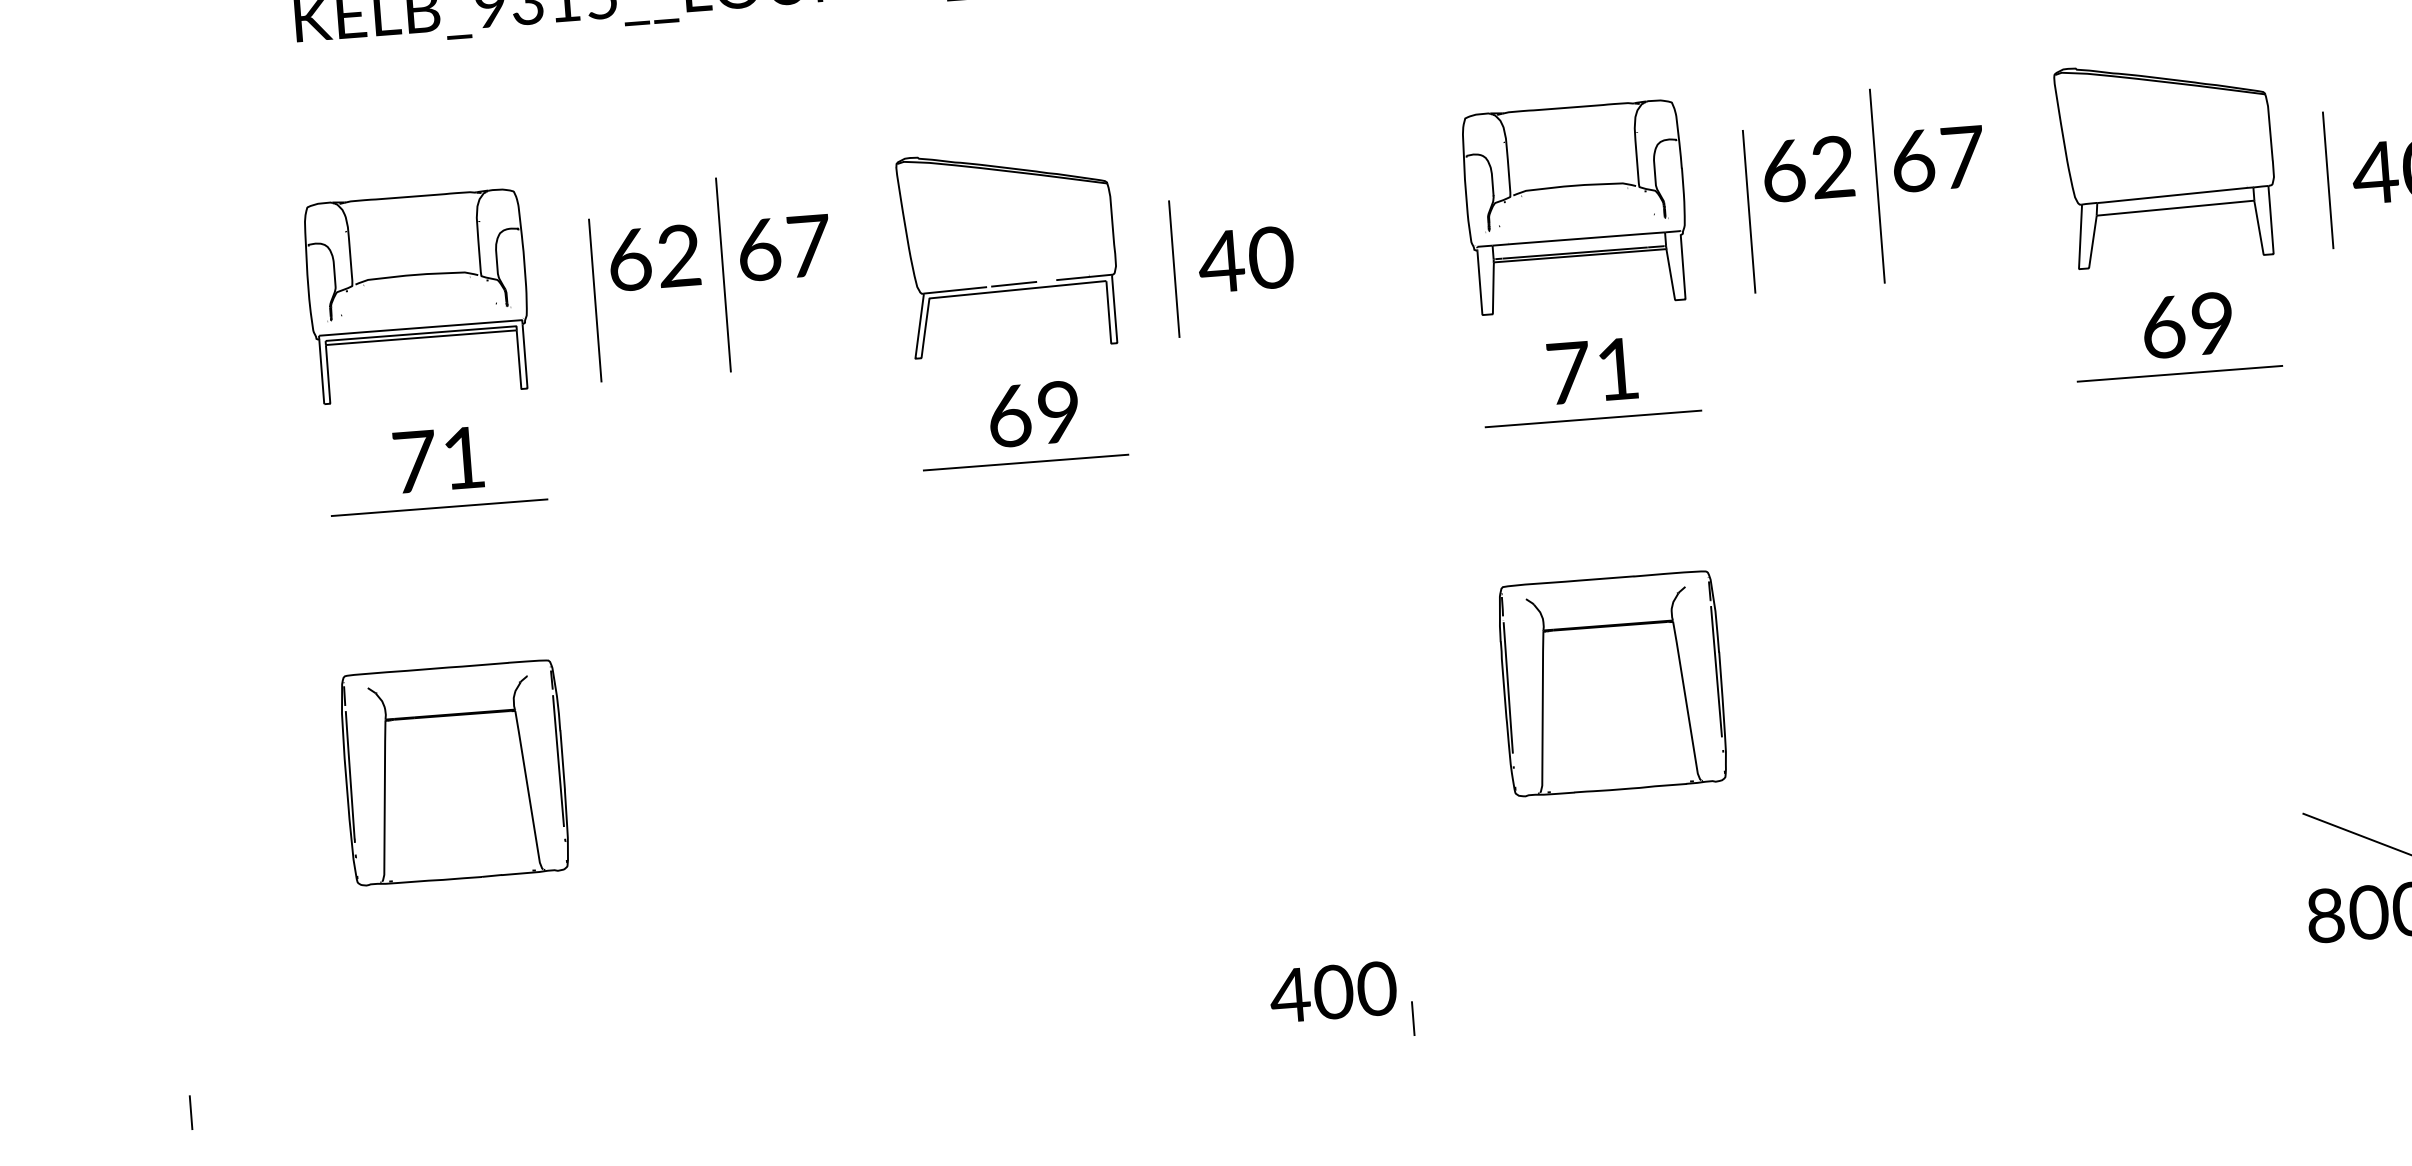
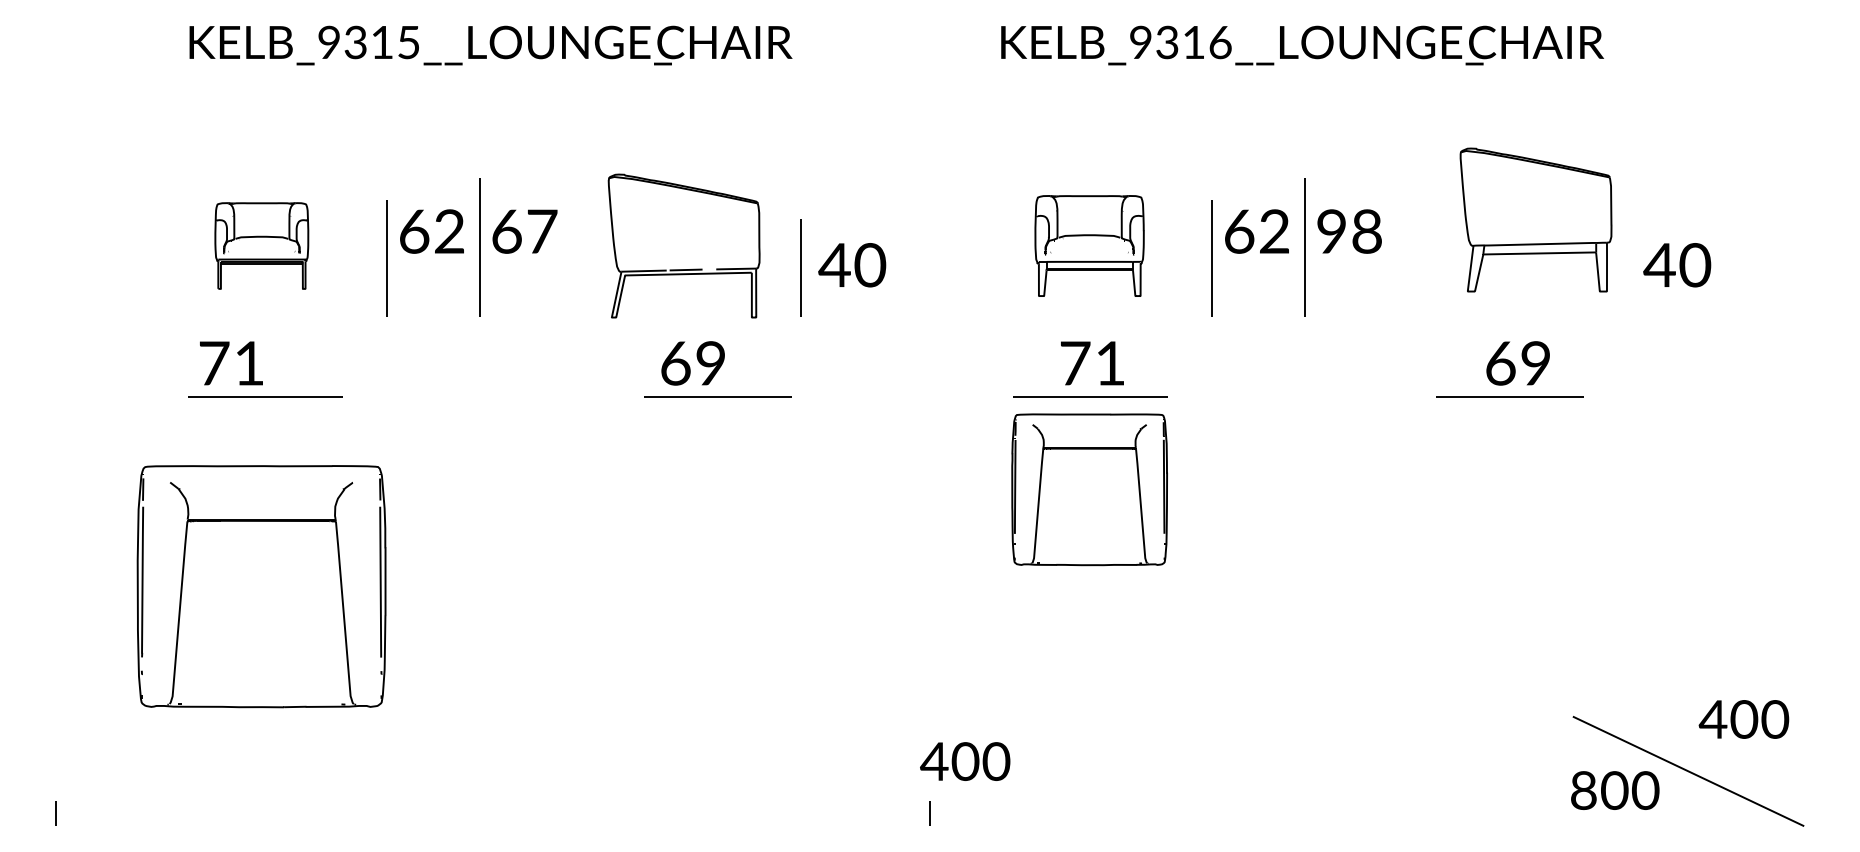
text: (1937, 159) -> (1349, 231), 67 -> 98
part: (2165, 161) -> (1535, 219), moved
line: (2327, 179) -> (1625, 267), removed
part: (1575, 206) -> (1089, 245), size x0.7
part: (417, 295) -> (261, 245), size x0.6
text: (438, 460) -> (231, 363), moved
line: (1025, 461) -> (717, 396), moved
part: (1612, 683) -> (1089, 489), moved
part: (454, 772) -> (261, 586), size x1.6
text: (1333, 991) -> (965, 761), moved

